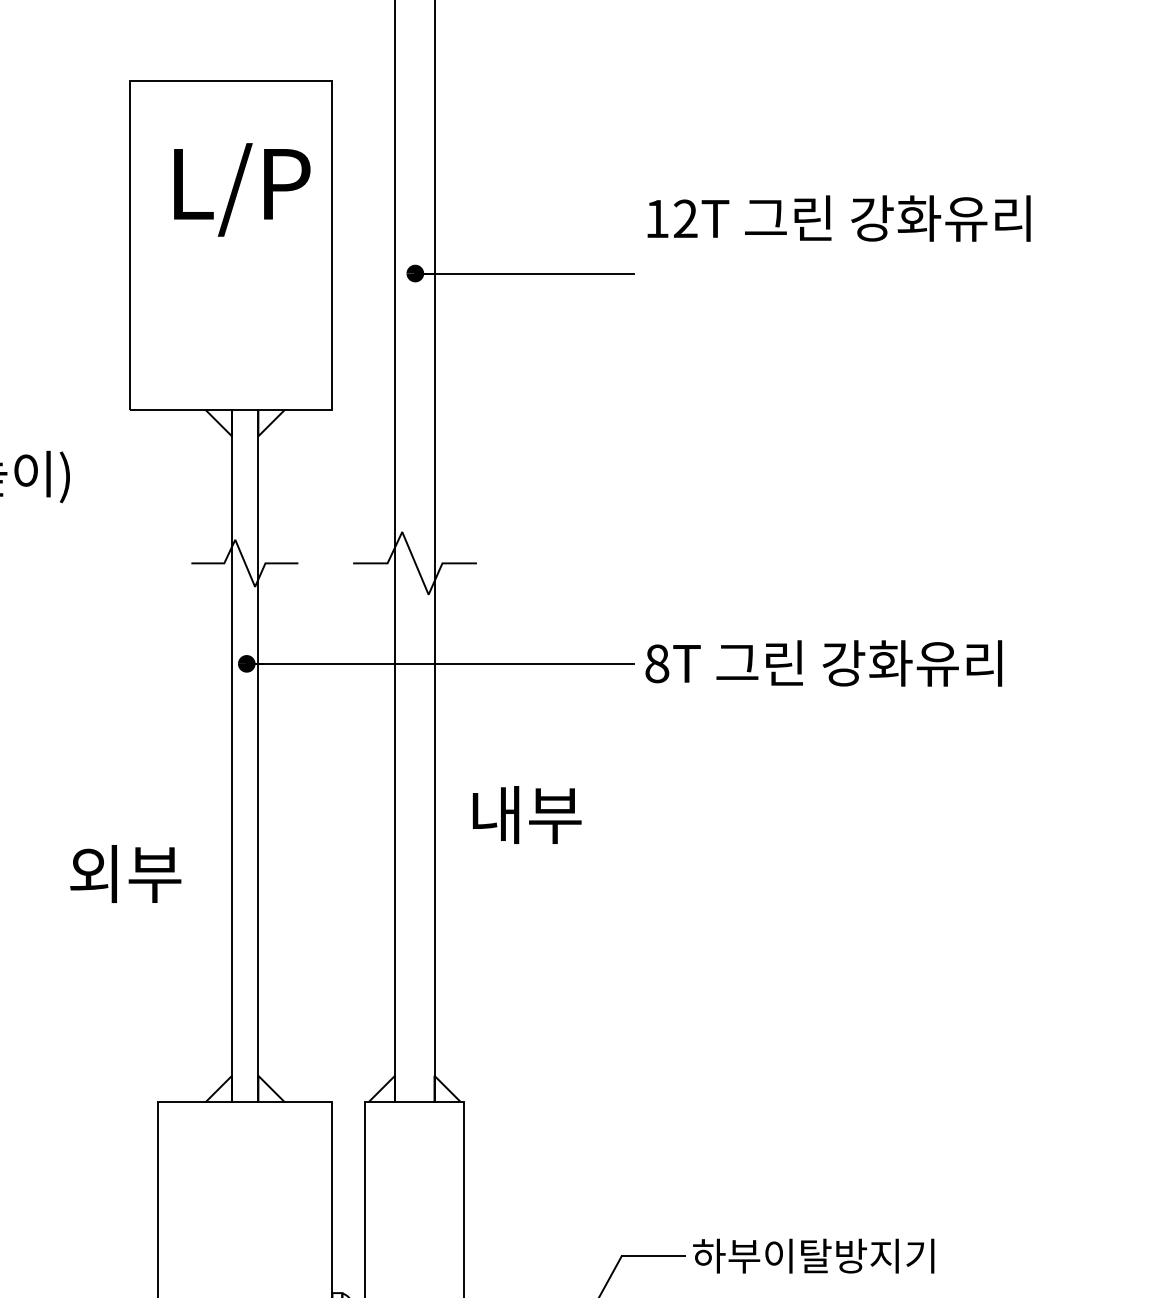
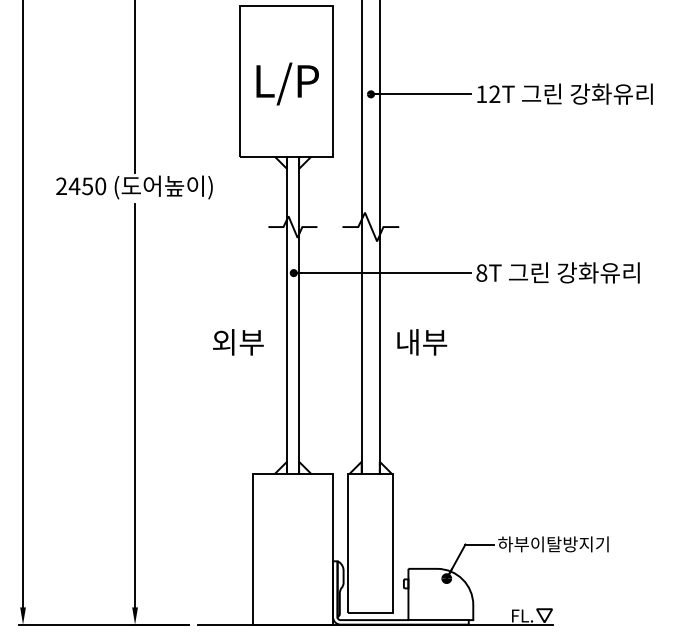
text: (241, 188) -> (287, 83), moved
text: (837, 217) -> (564, 93), moved
text: (126, 874) -> (238, 342), moved

